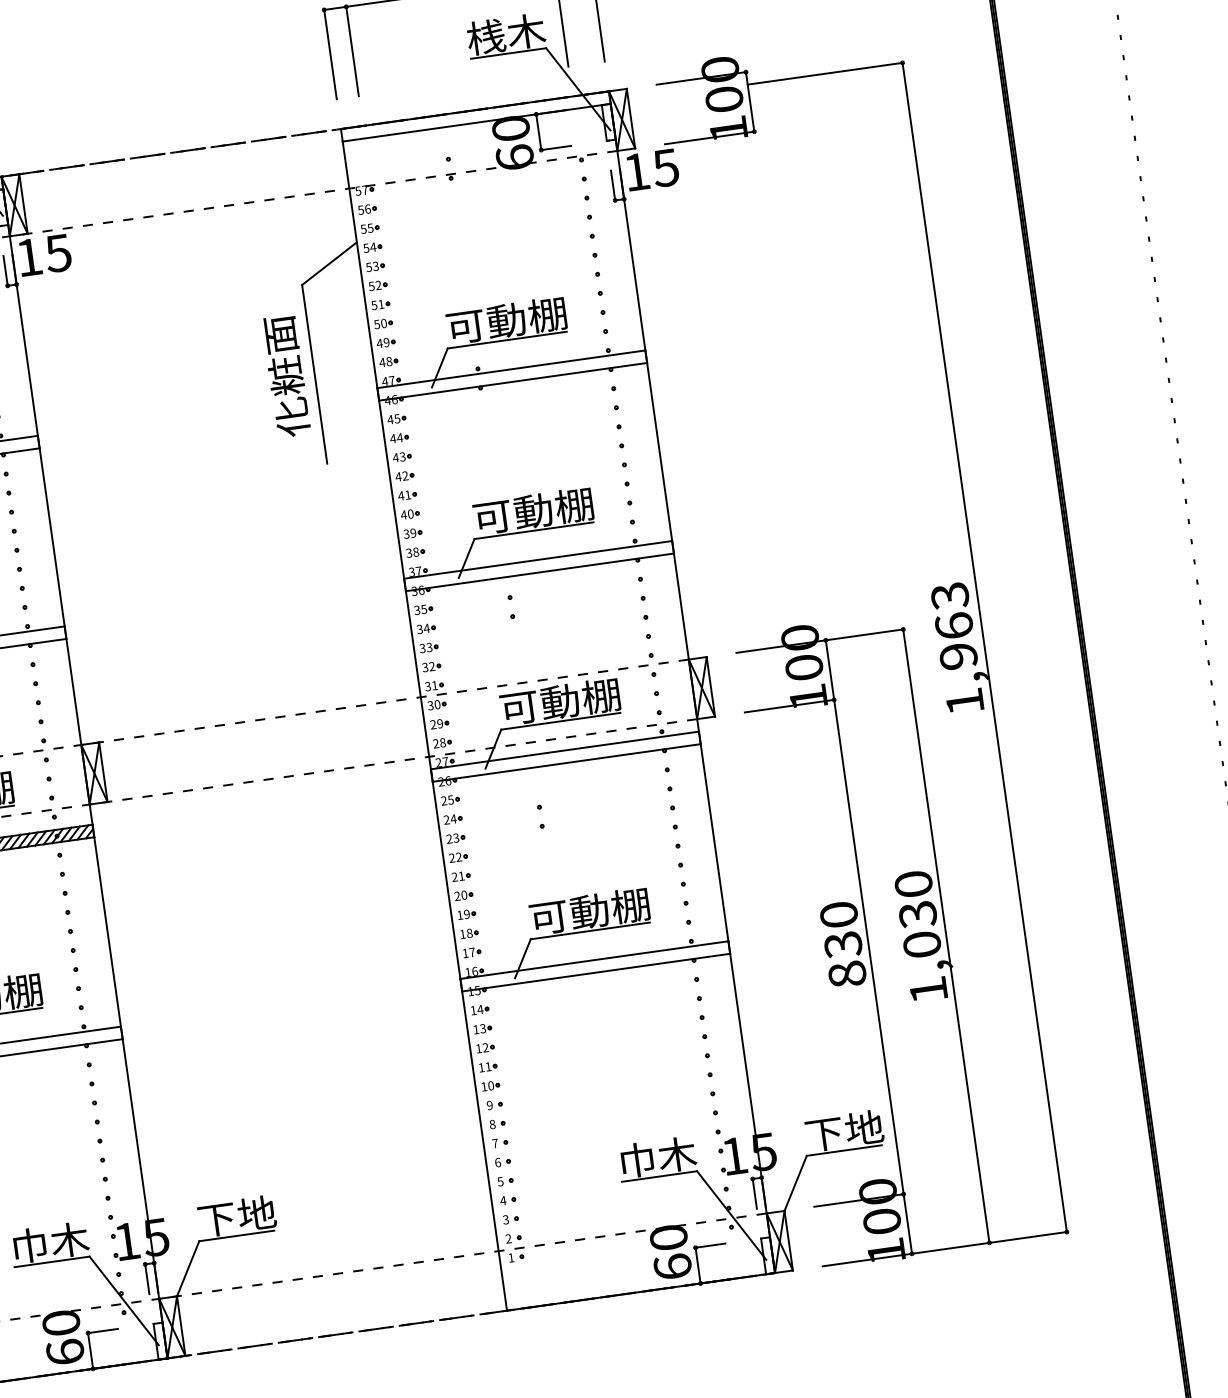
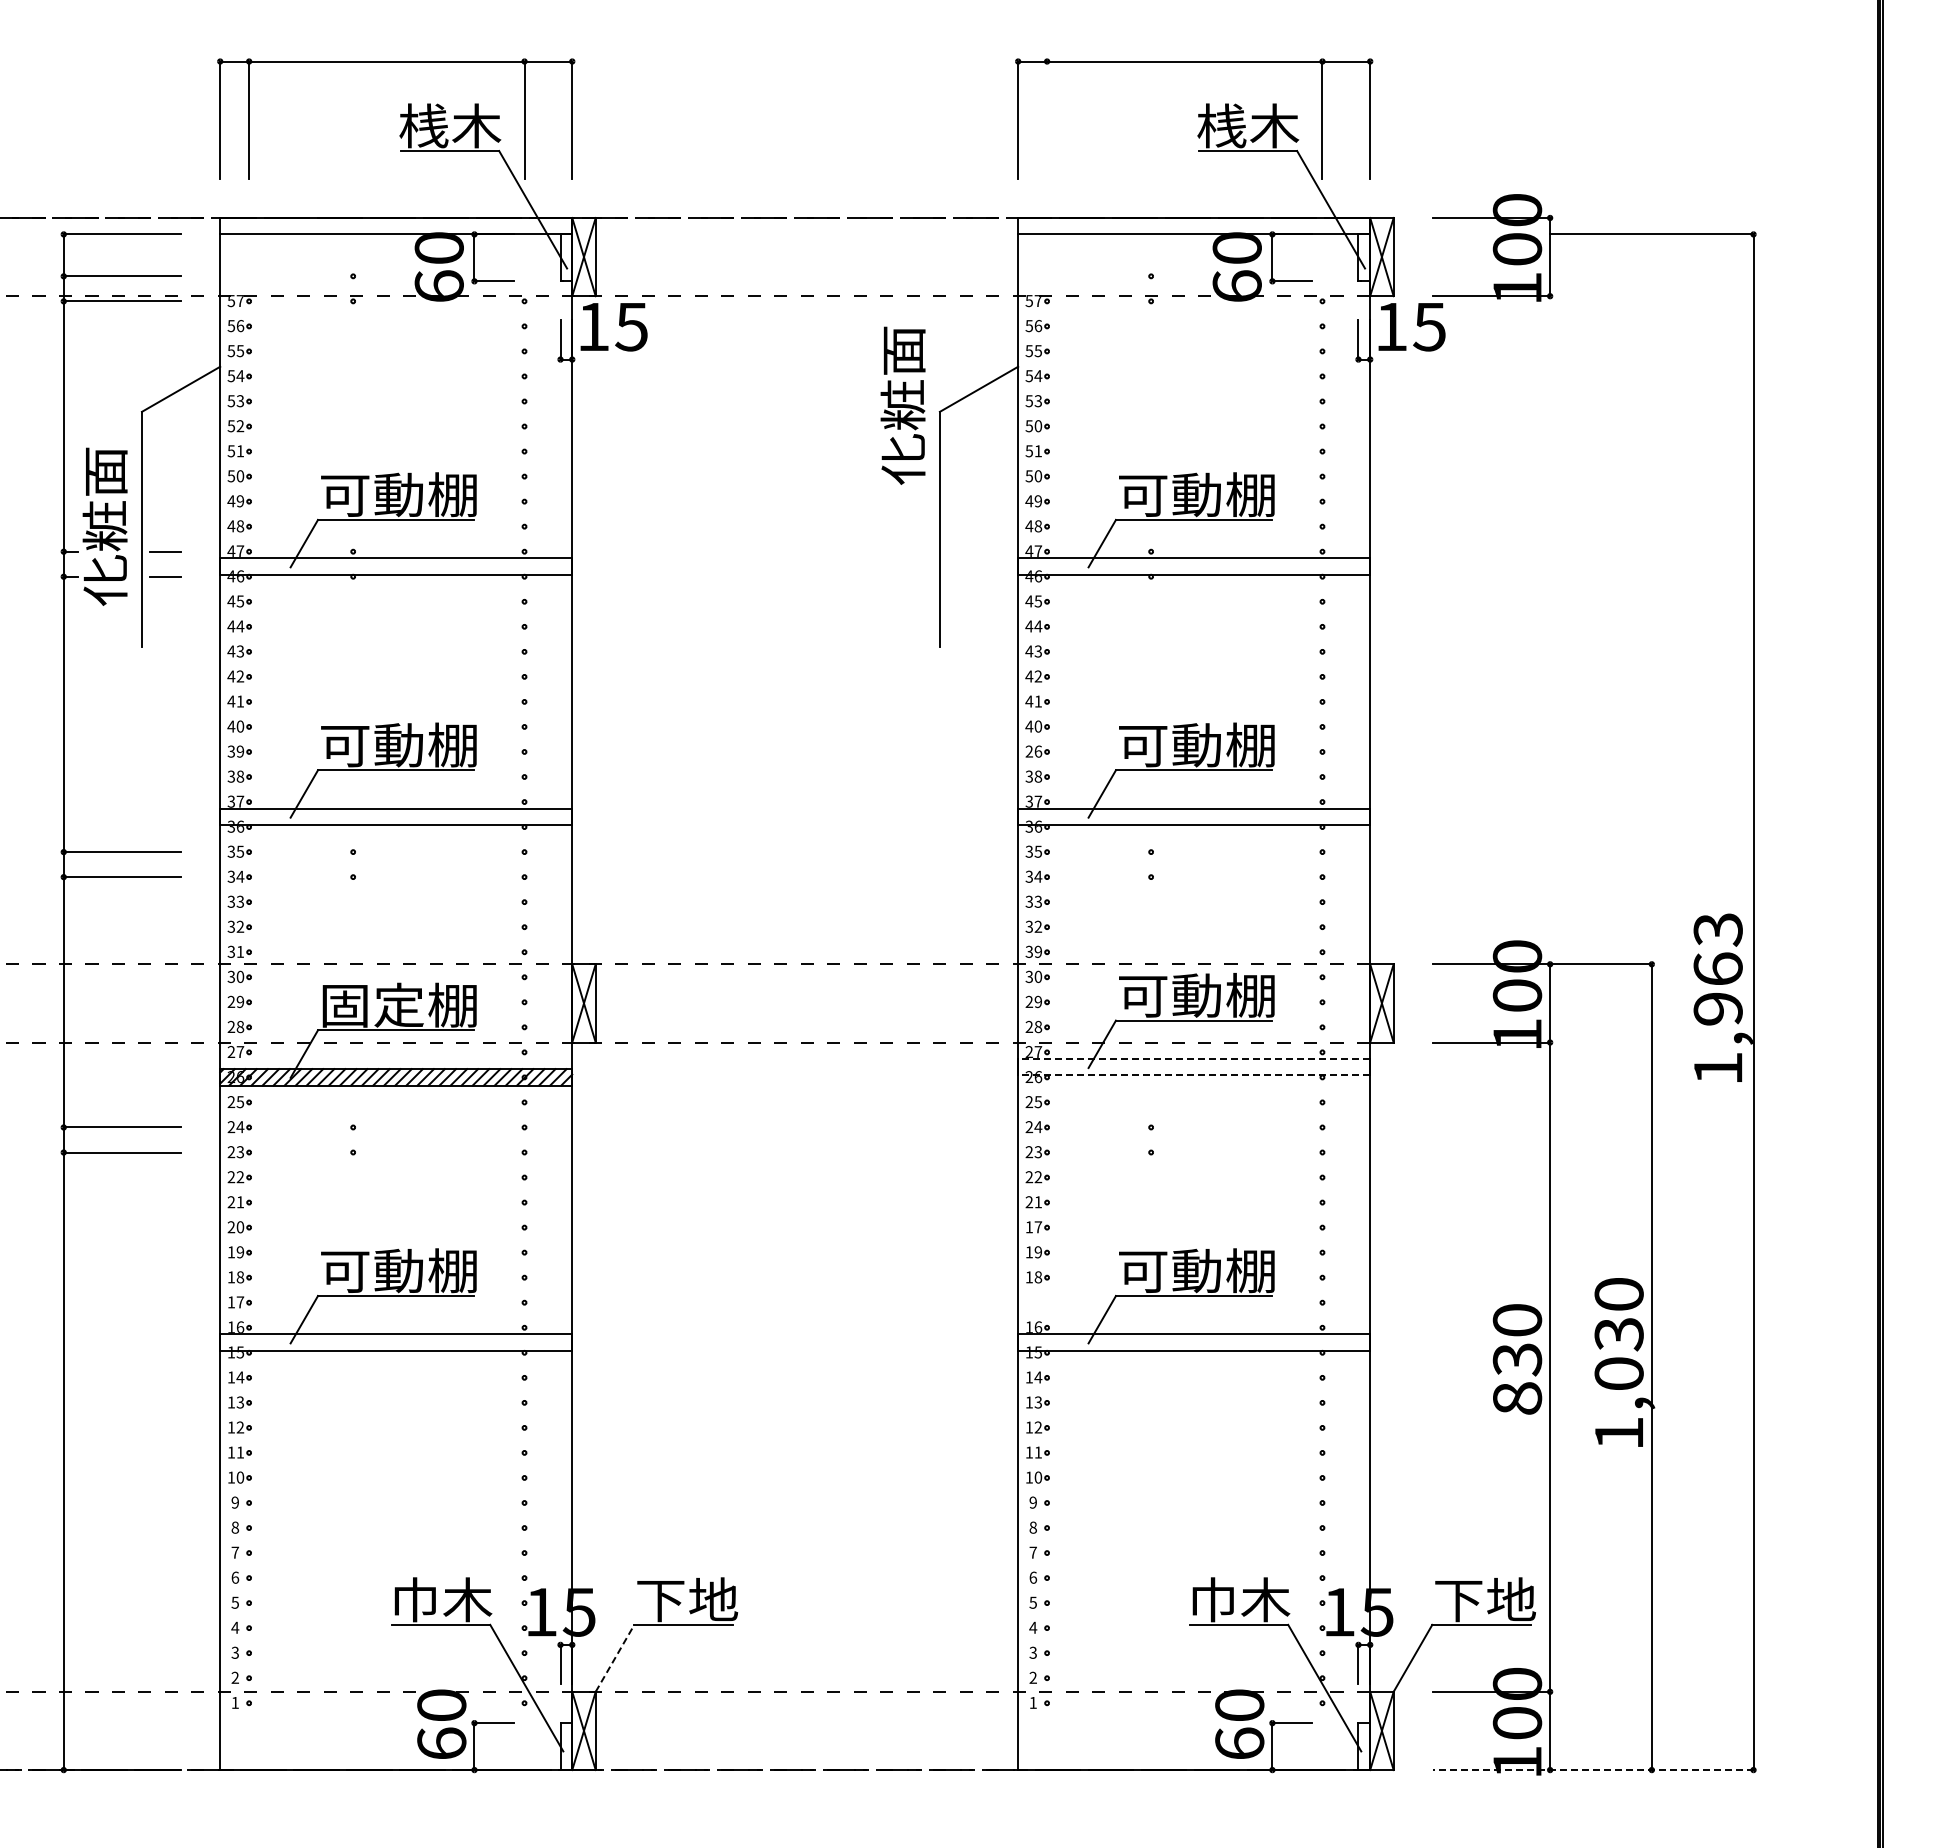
line: (352, 50) -> (1047, 119), removed
text: (378, 285) -> (1038, 426), 52 -> 50
text: (285, 376) -> (902, 405), moved
text: (409, 533) -> (1033, 751), 39 -> 26
text: (434, 685) -> (1037, 951), 31 -> 39
line: (564, 750) -> (1193, 1058), solid -> dashed
line: (566, 763) -> (1193, 1075), solid -> dashed
text: (460, 895) -> (1033, 1227), 20 -> 17
part: (471, 952) -> (1037, 1302), removed
line: (944, 1249) -> (1592, 1770), solid -> dashed
line: (188, 1268) -> (615, 1658), solid -> dashed

